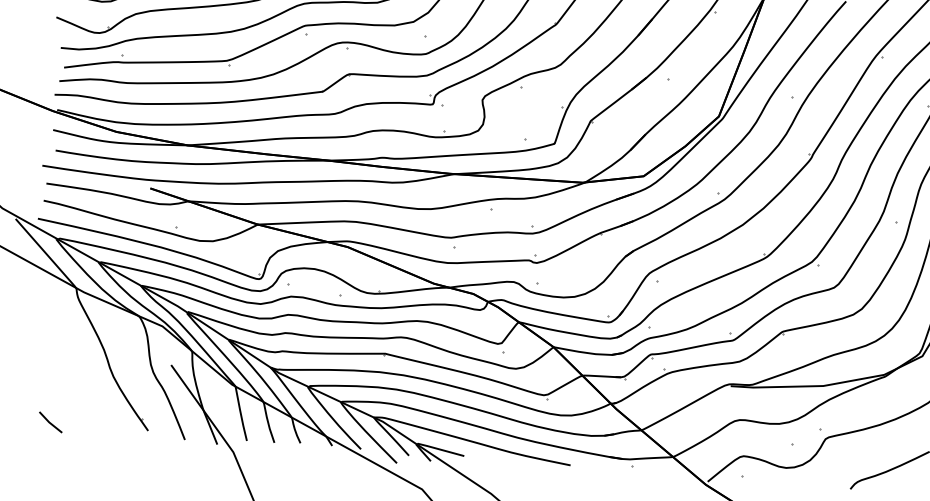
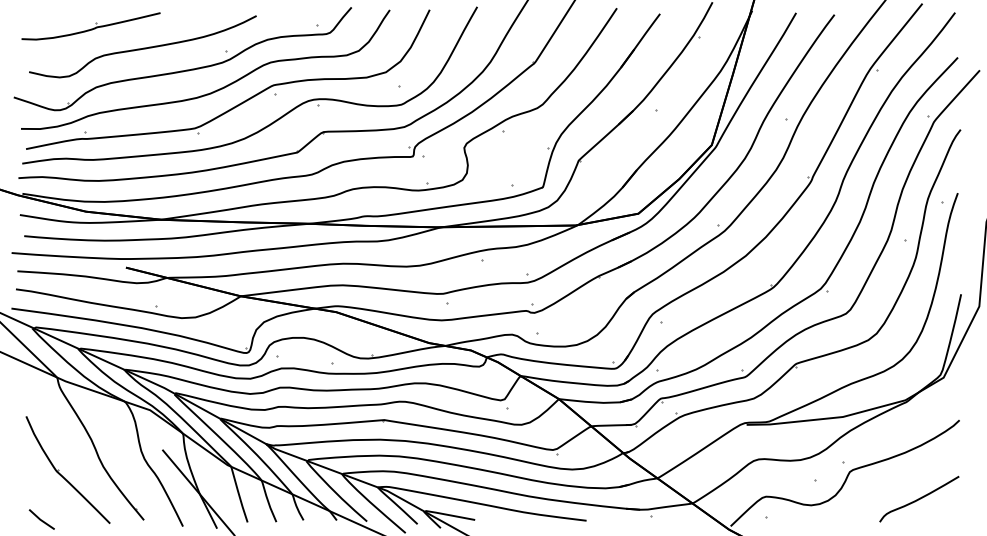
part: (72, 380) -> (61, 474), added

